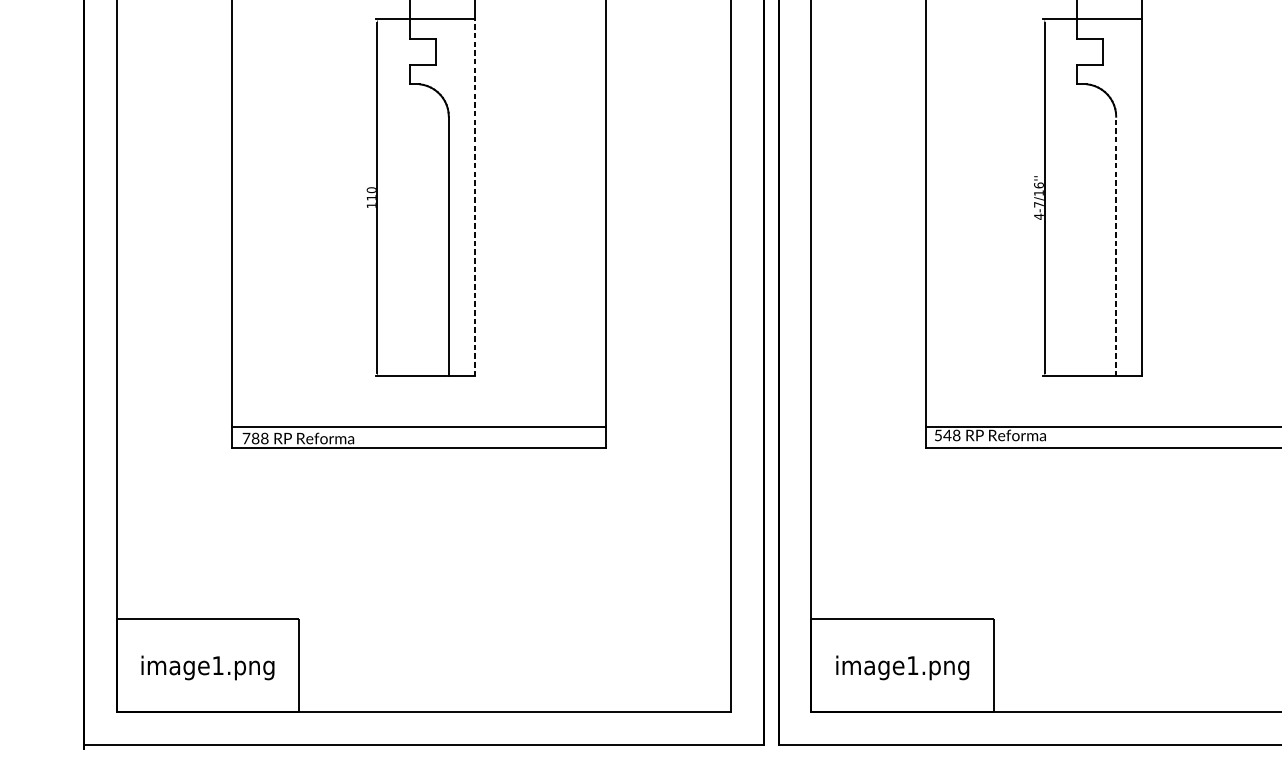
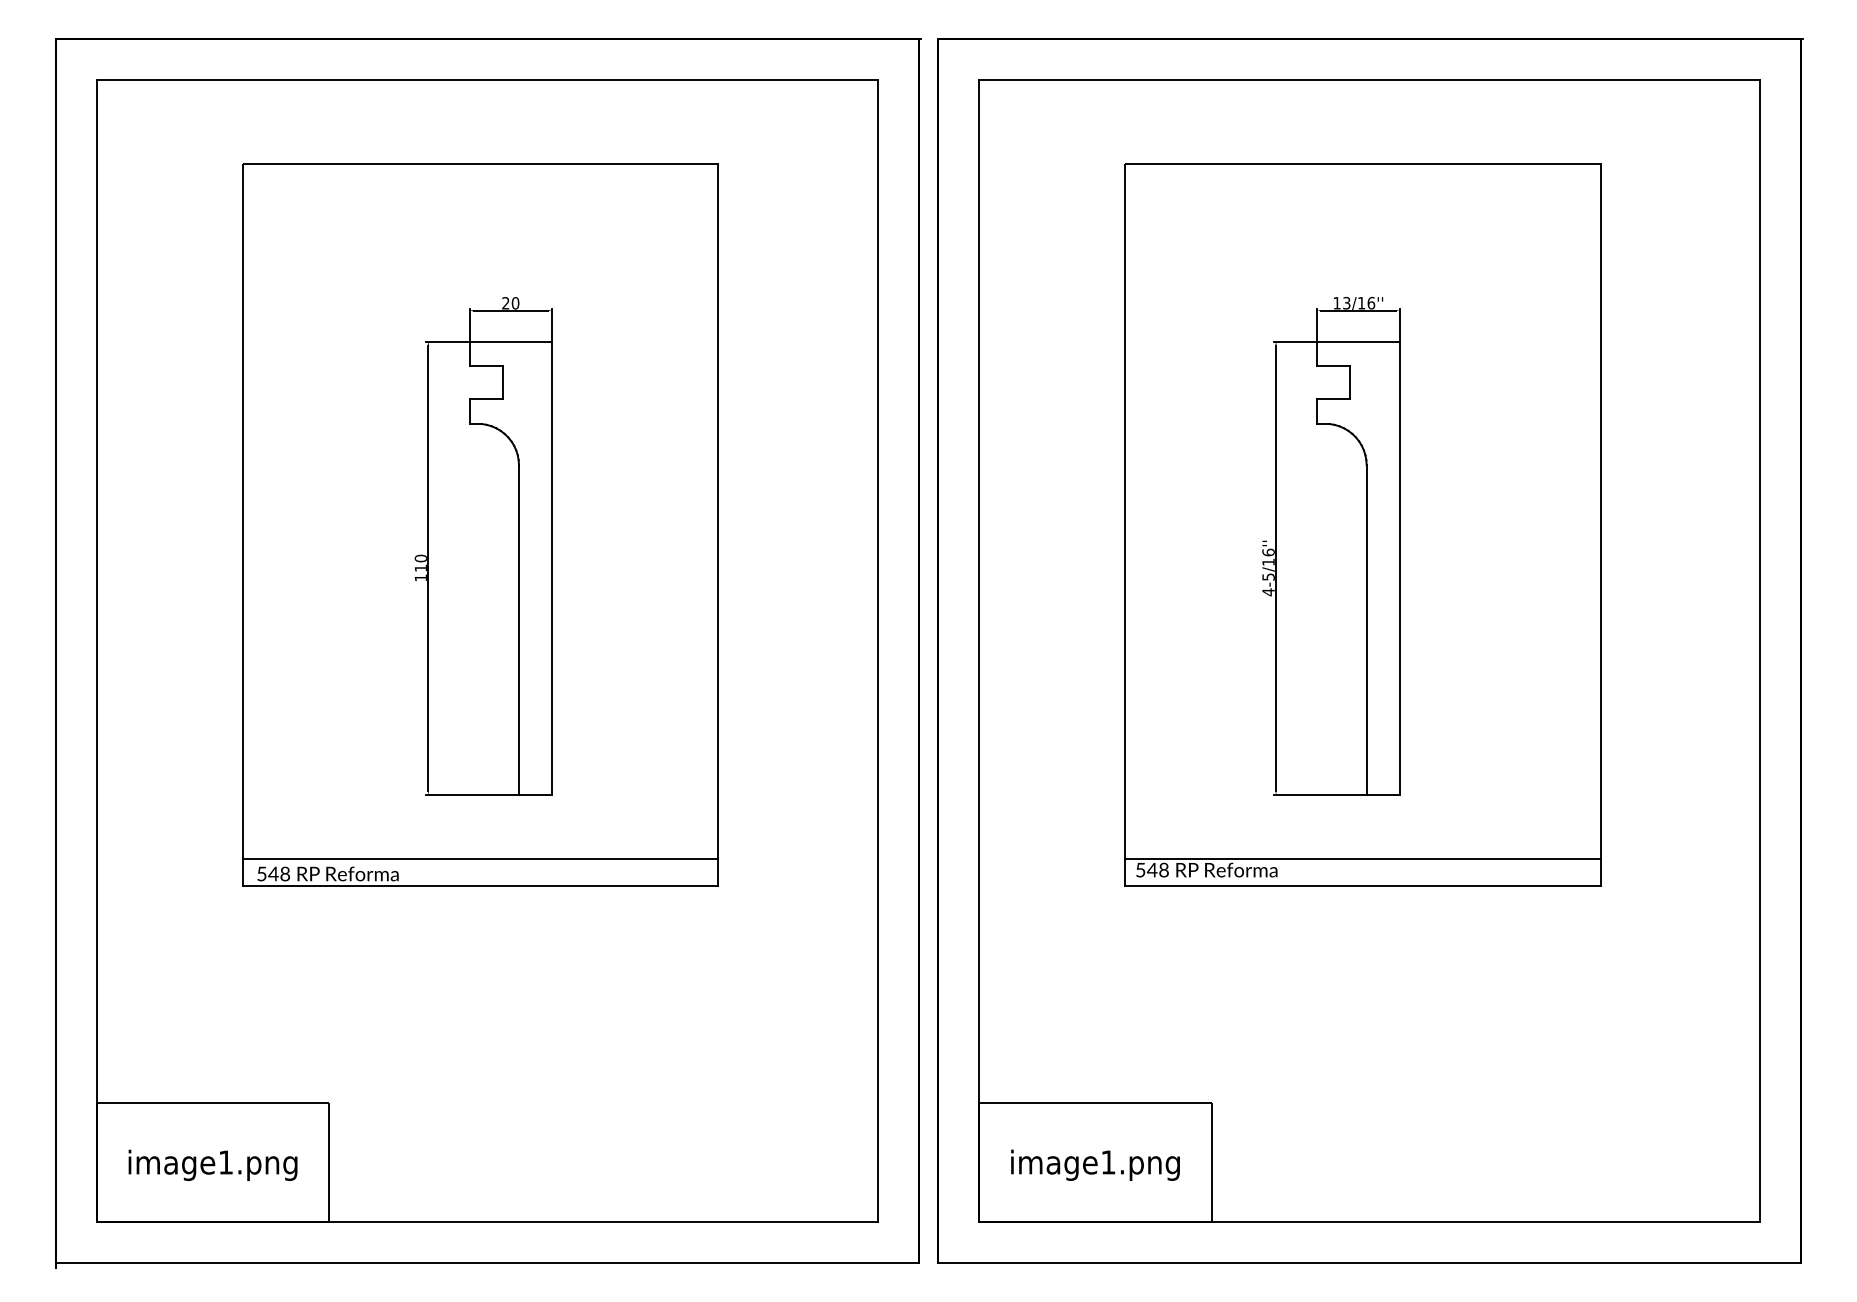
line: (474, 198) -> (551, 568), dashed -> solid
text: (1038, 204) -> (1268, 576), 4-7/16'' -> 4-5/16''
line: (1116, 246) -> (1366, 630), dashed -> solid
text: (250, 438) -> (267, 873), 788 -> 548

